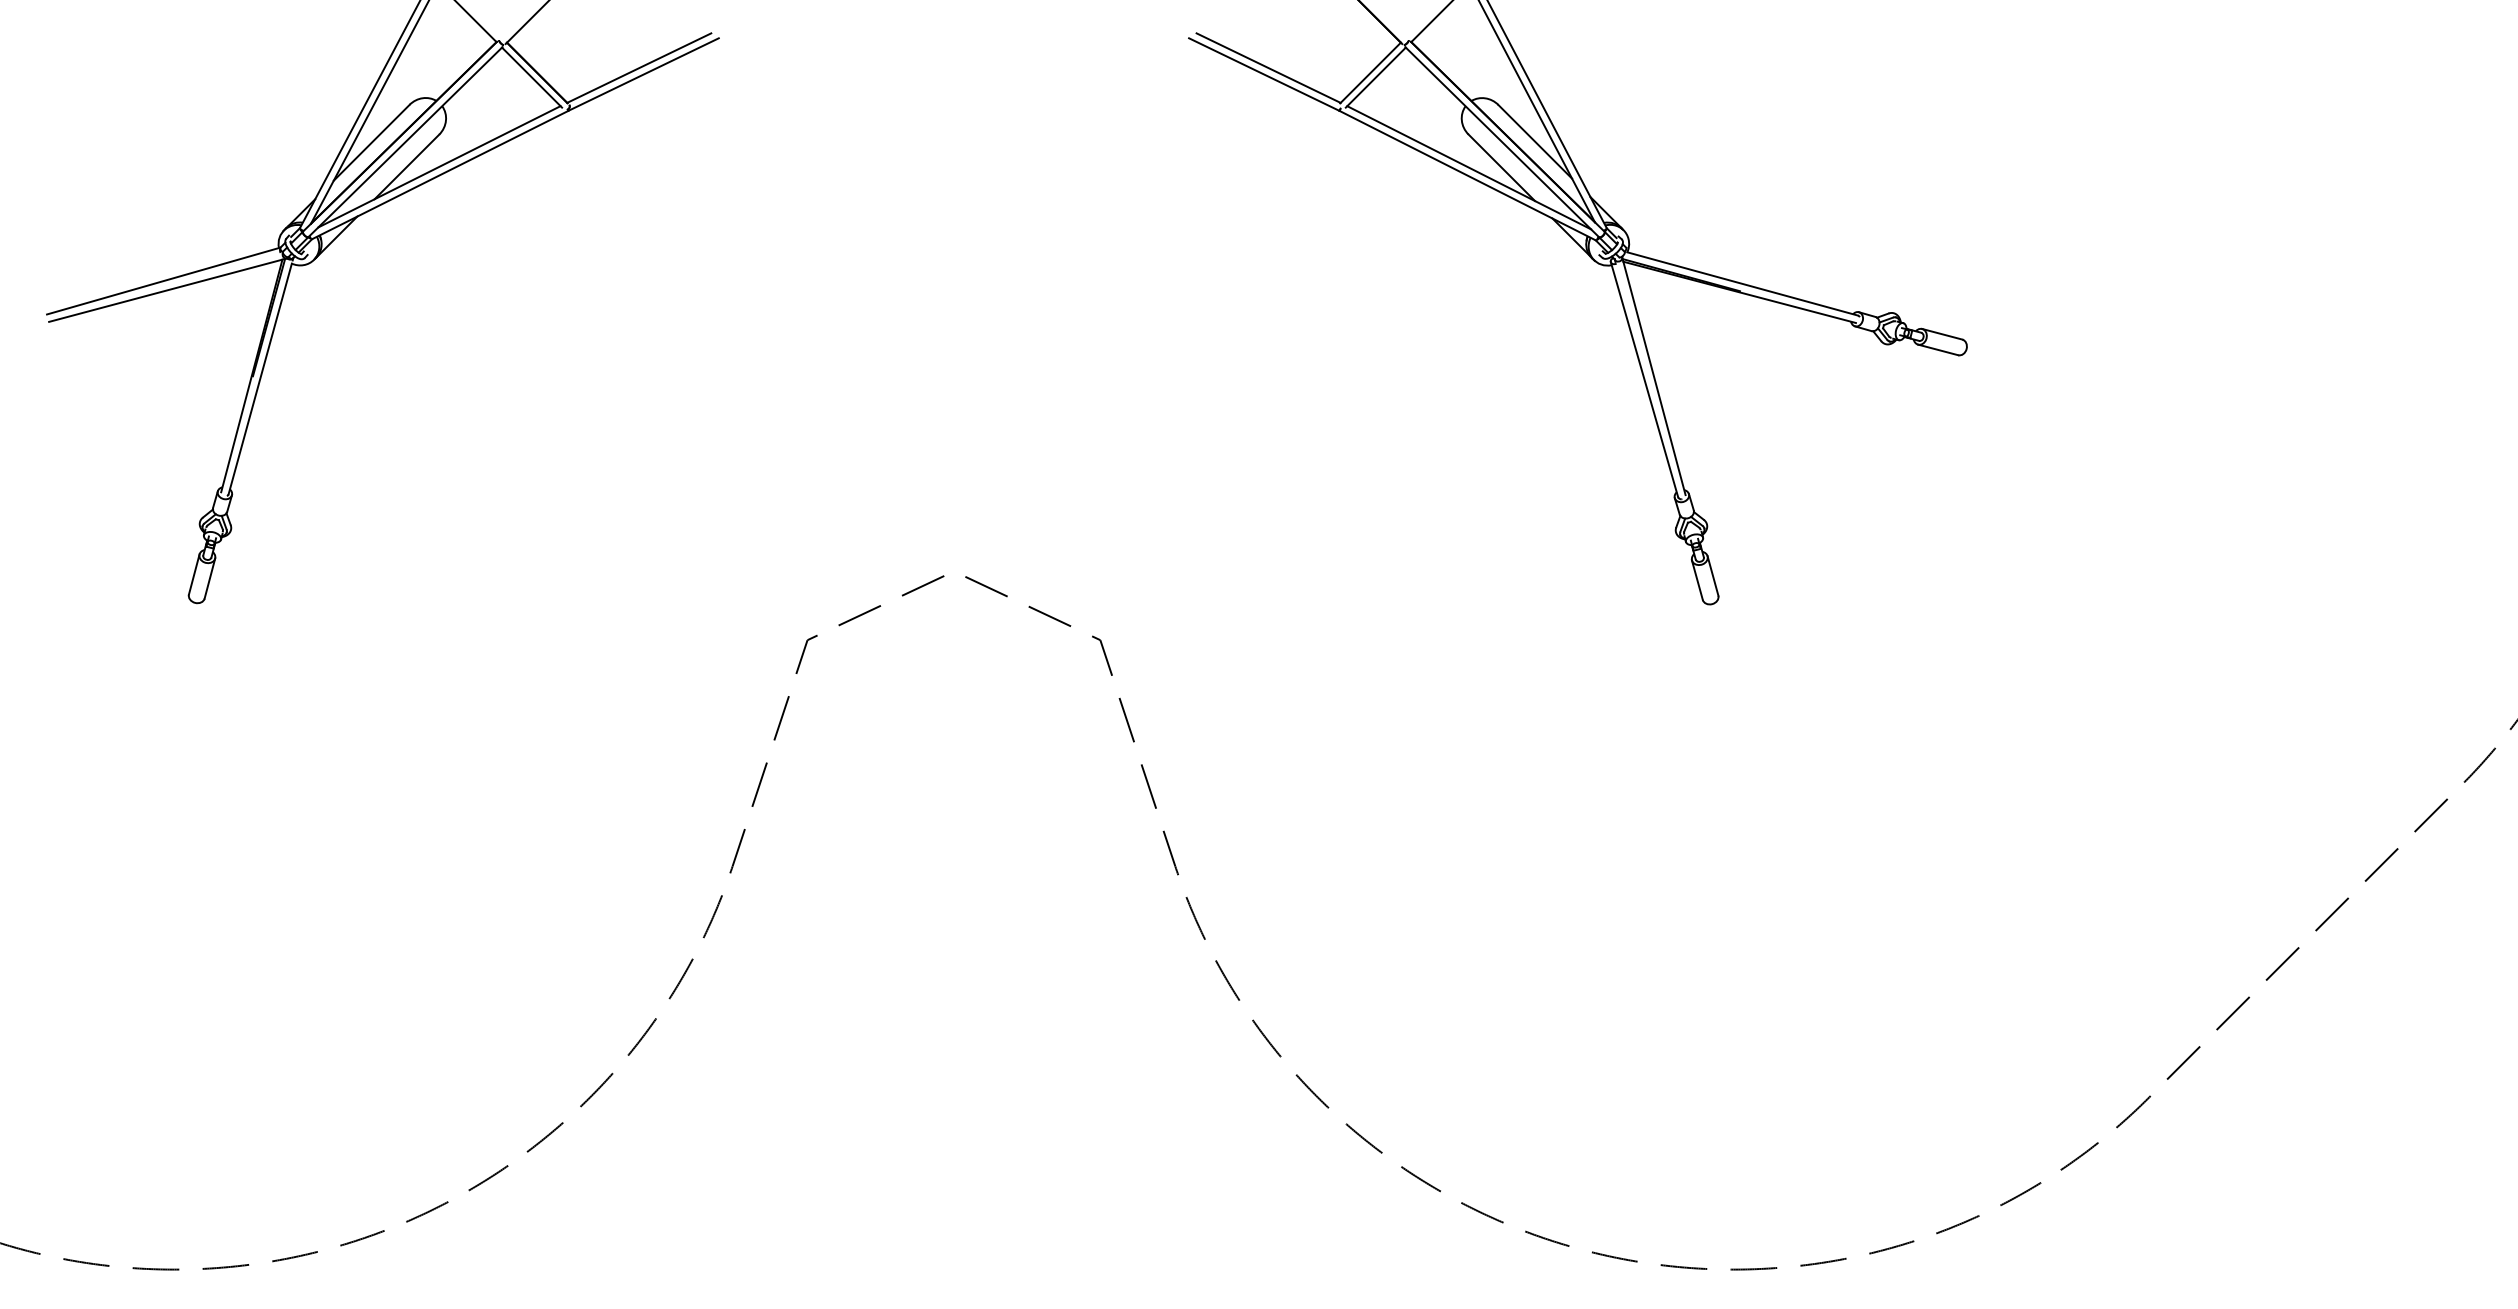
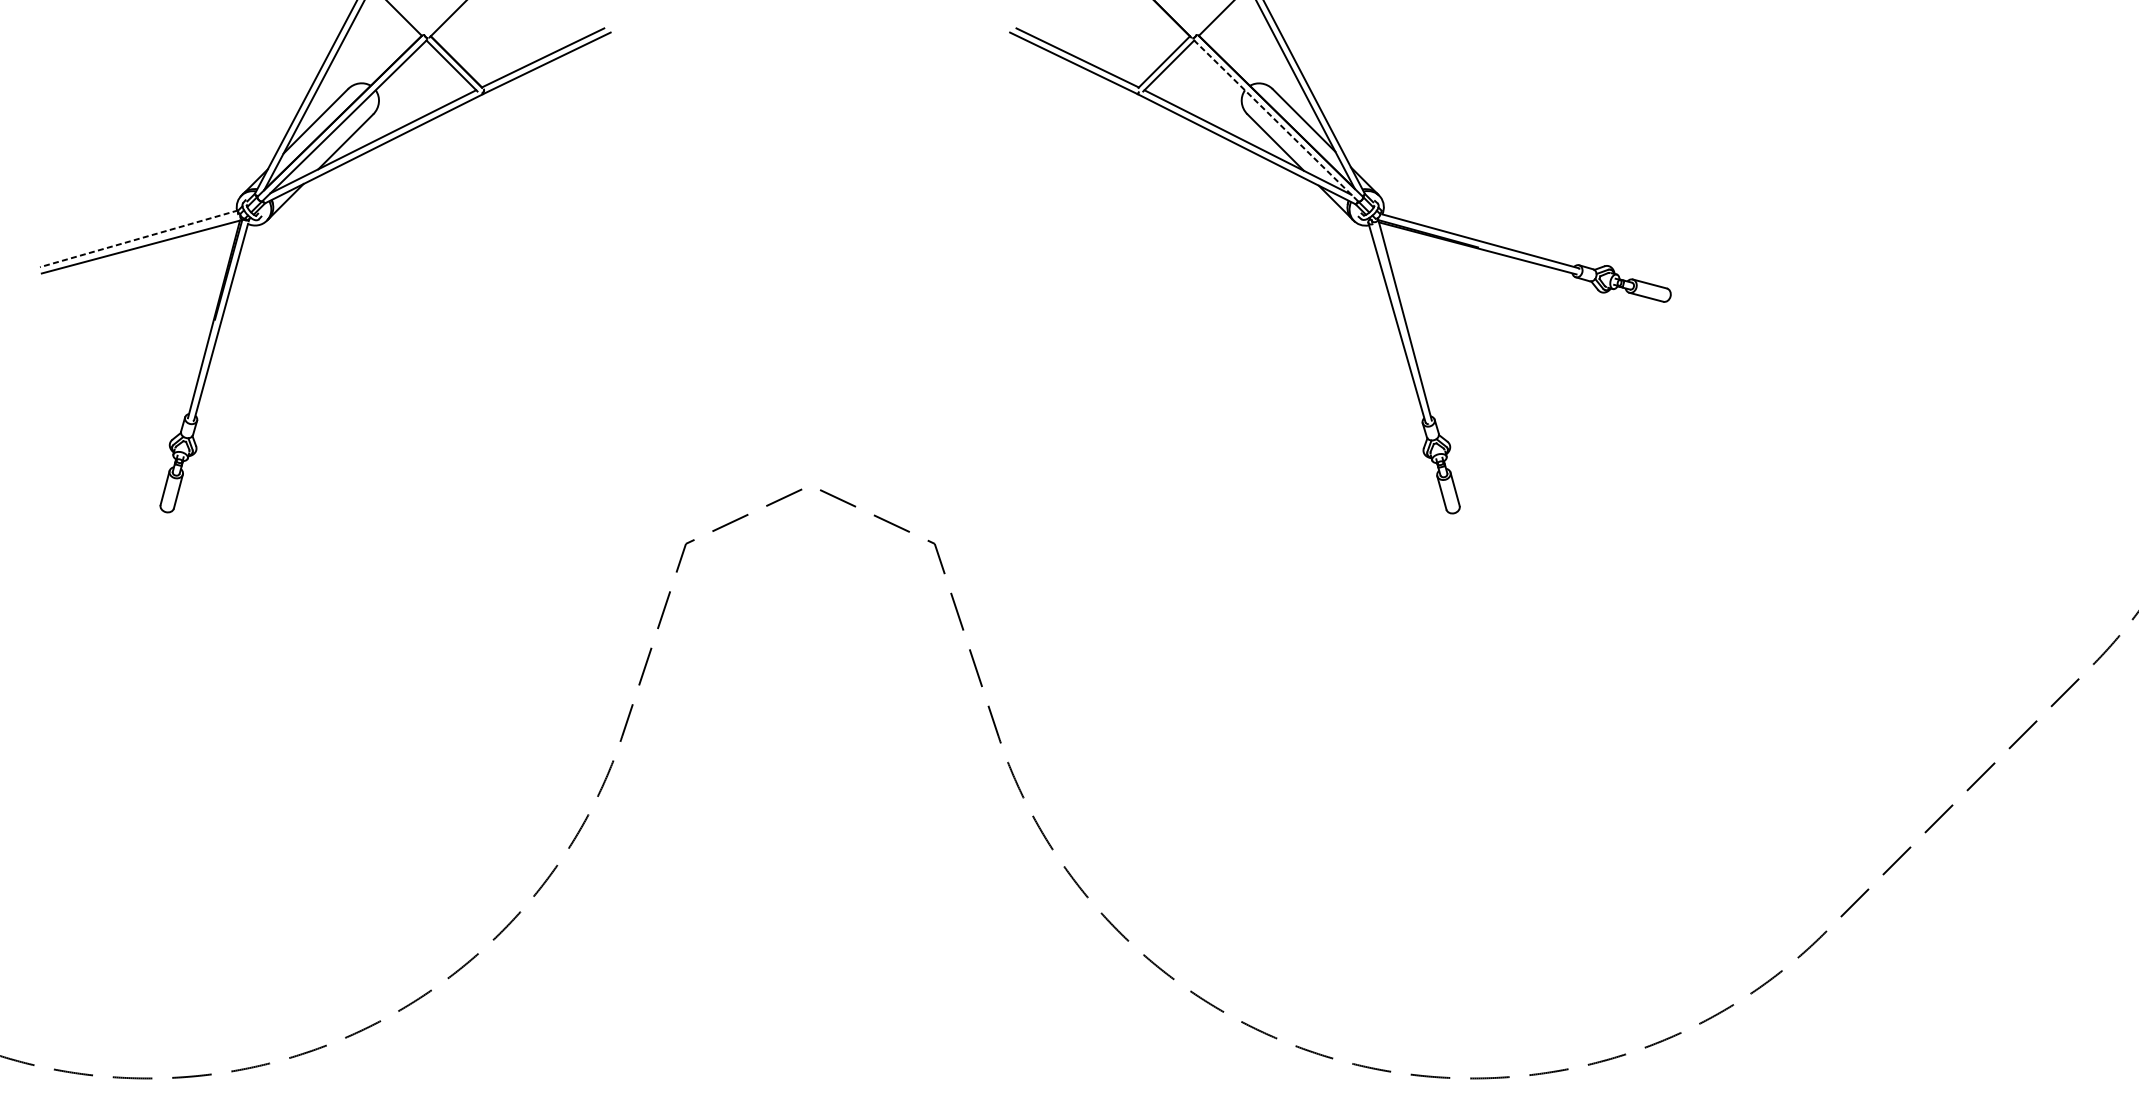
line: (1502, 142) -> (1276, 121), solid -> dashed
line: (163, 281) -> (138, 239), solid -> dashed

